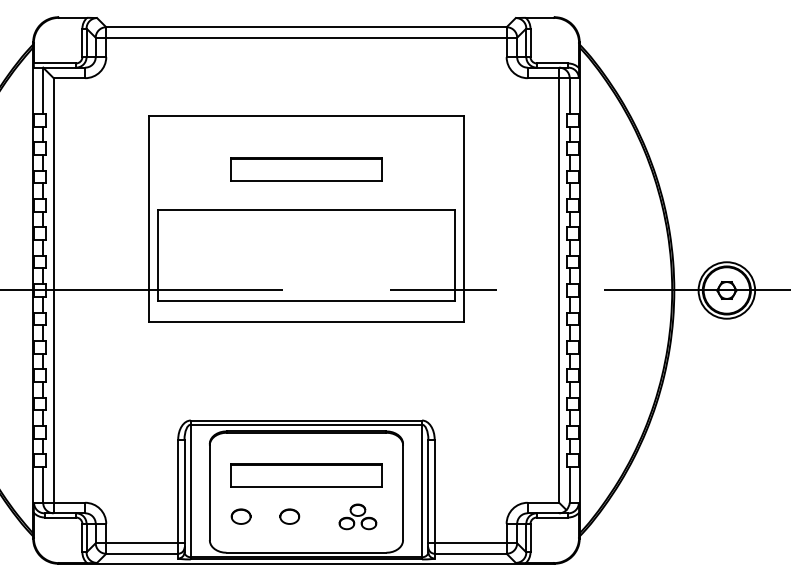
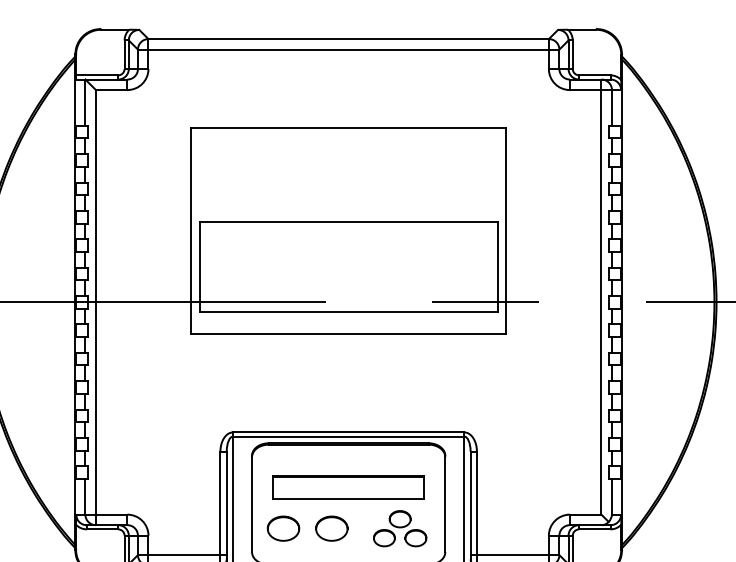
part: (306, 169) -> (348, 181), removed
part: (240, 516) -> (282, 528), size x1.67
part: (289, 516) -> (331, 528), size x1.67
part: (357, 516) -> (399, 528), size x1.43

